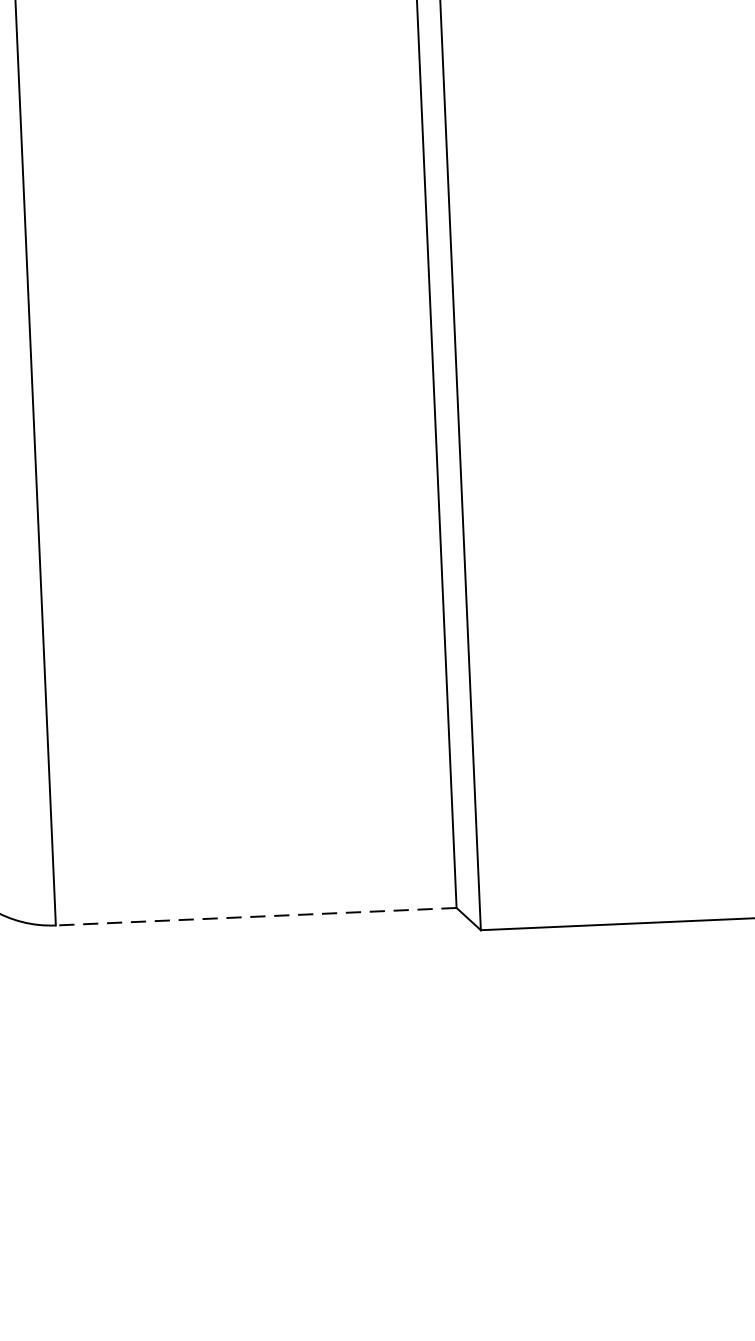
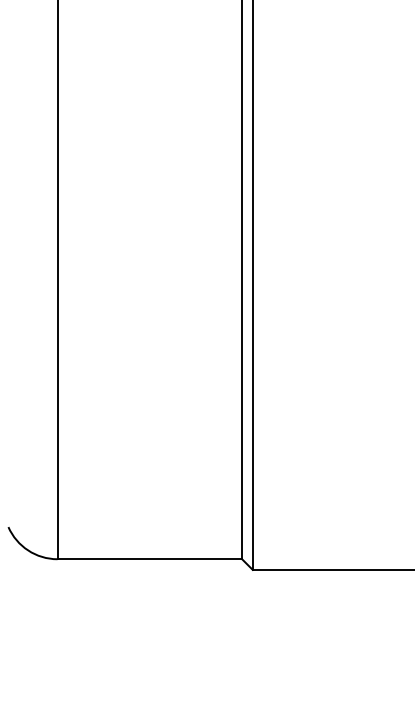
line: (255, 917) -> (149, 559), dashed -> solid

